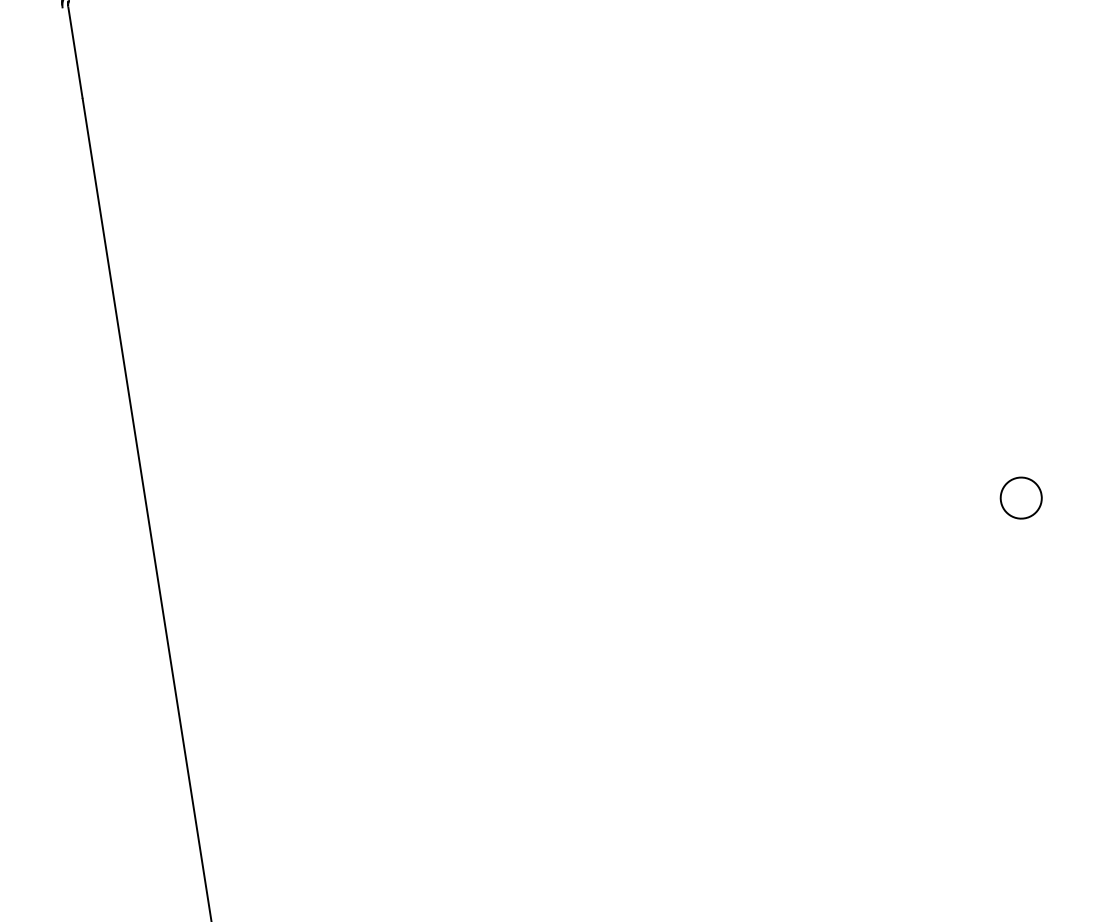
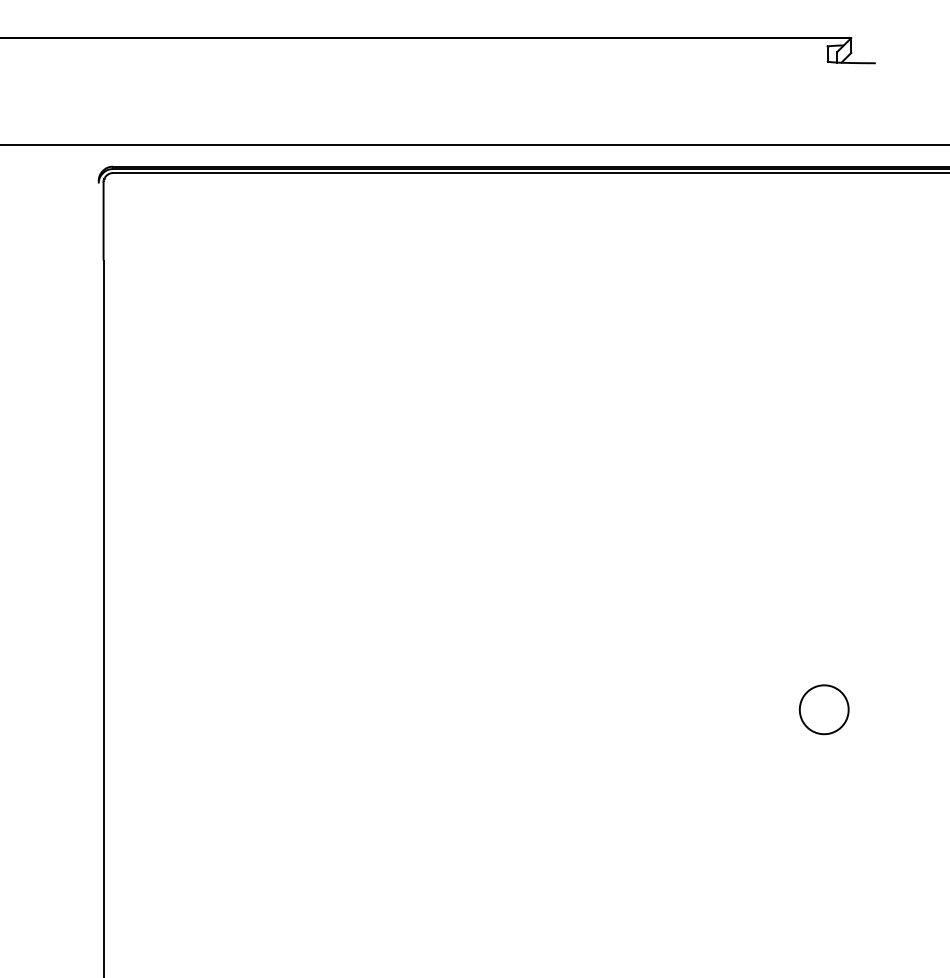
part: (1020, 497) -> (823, 709), size x1.43

